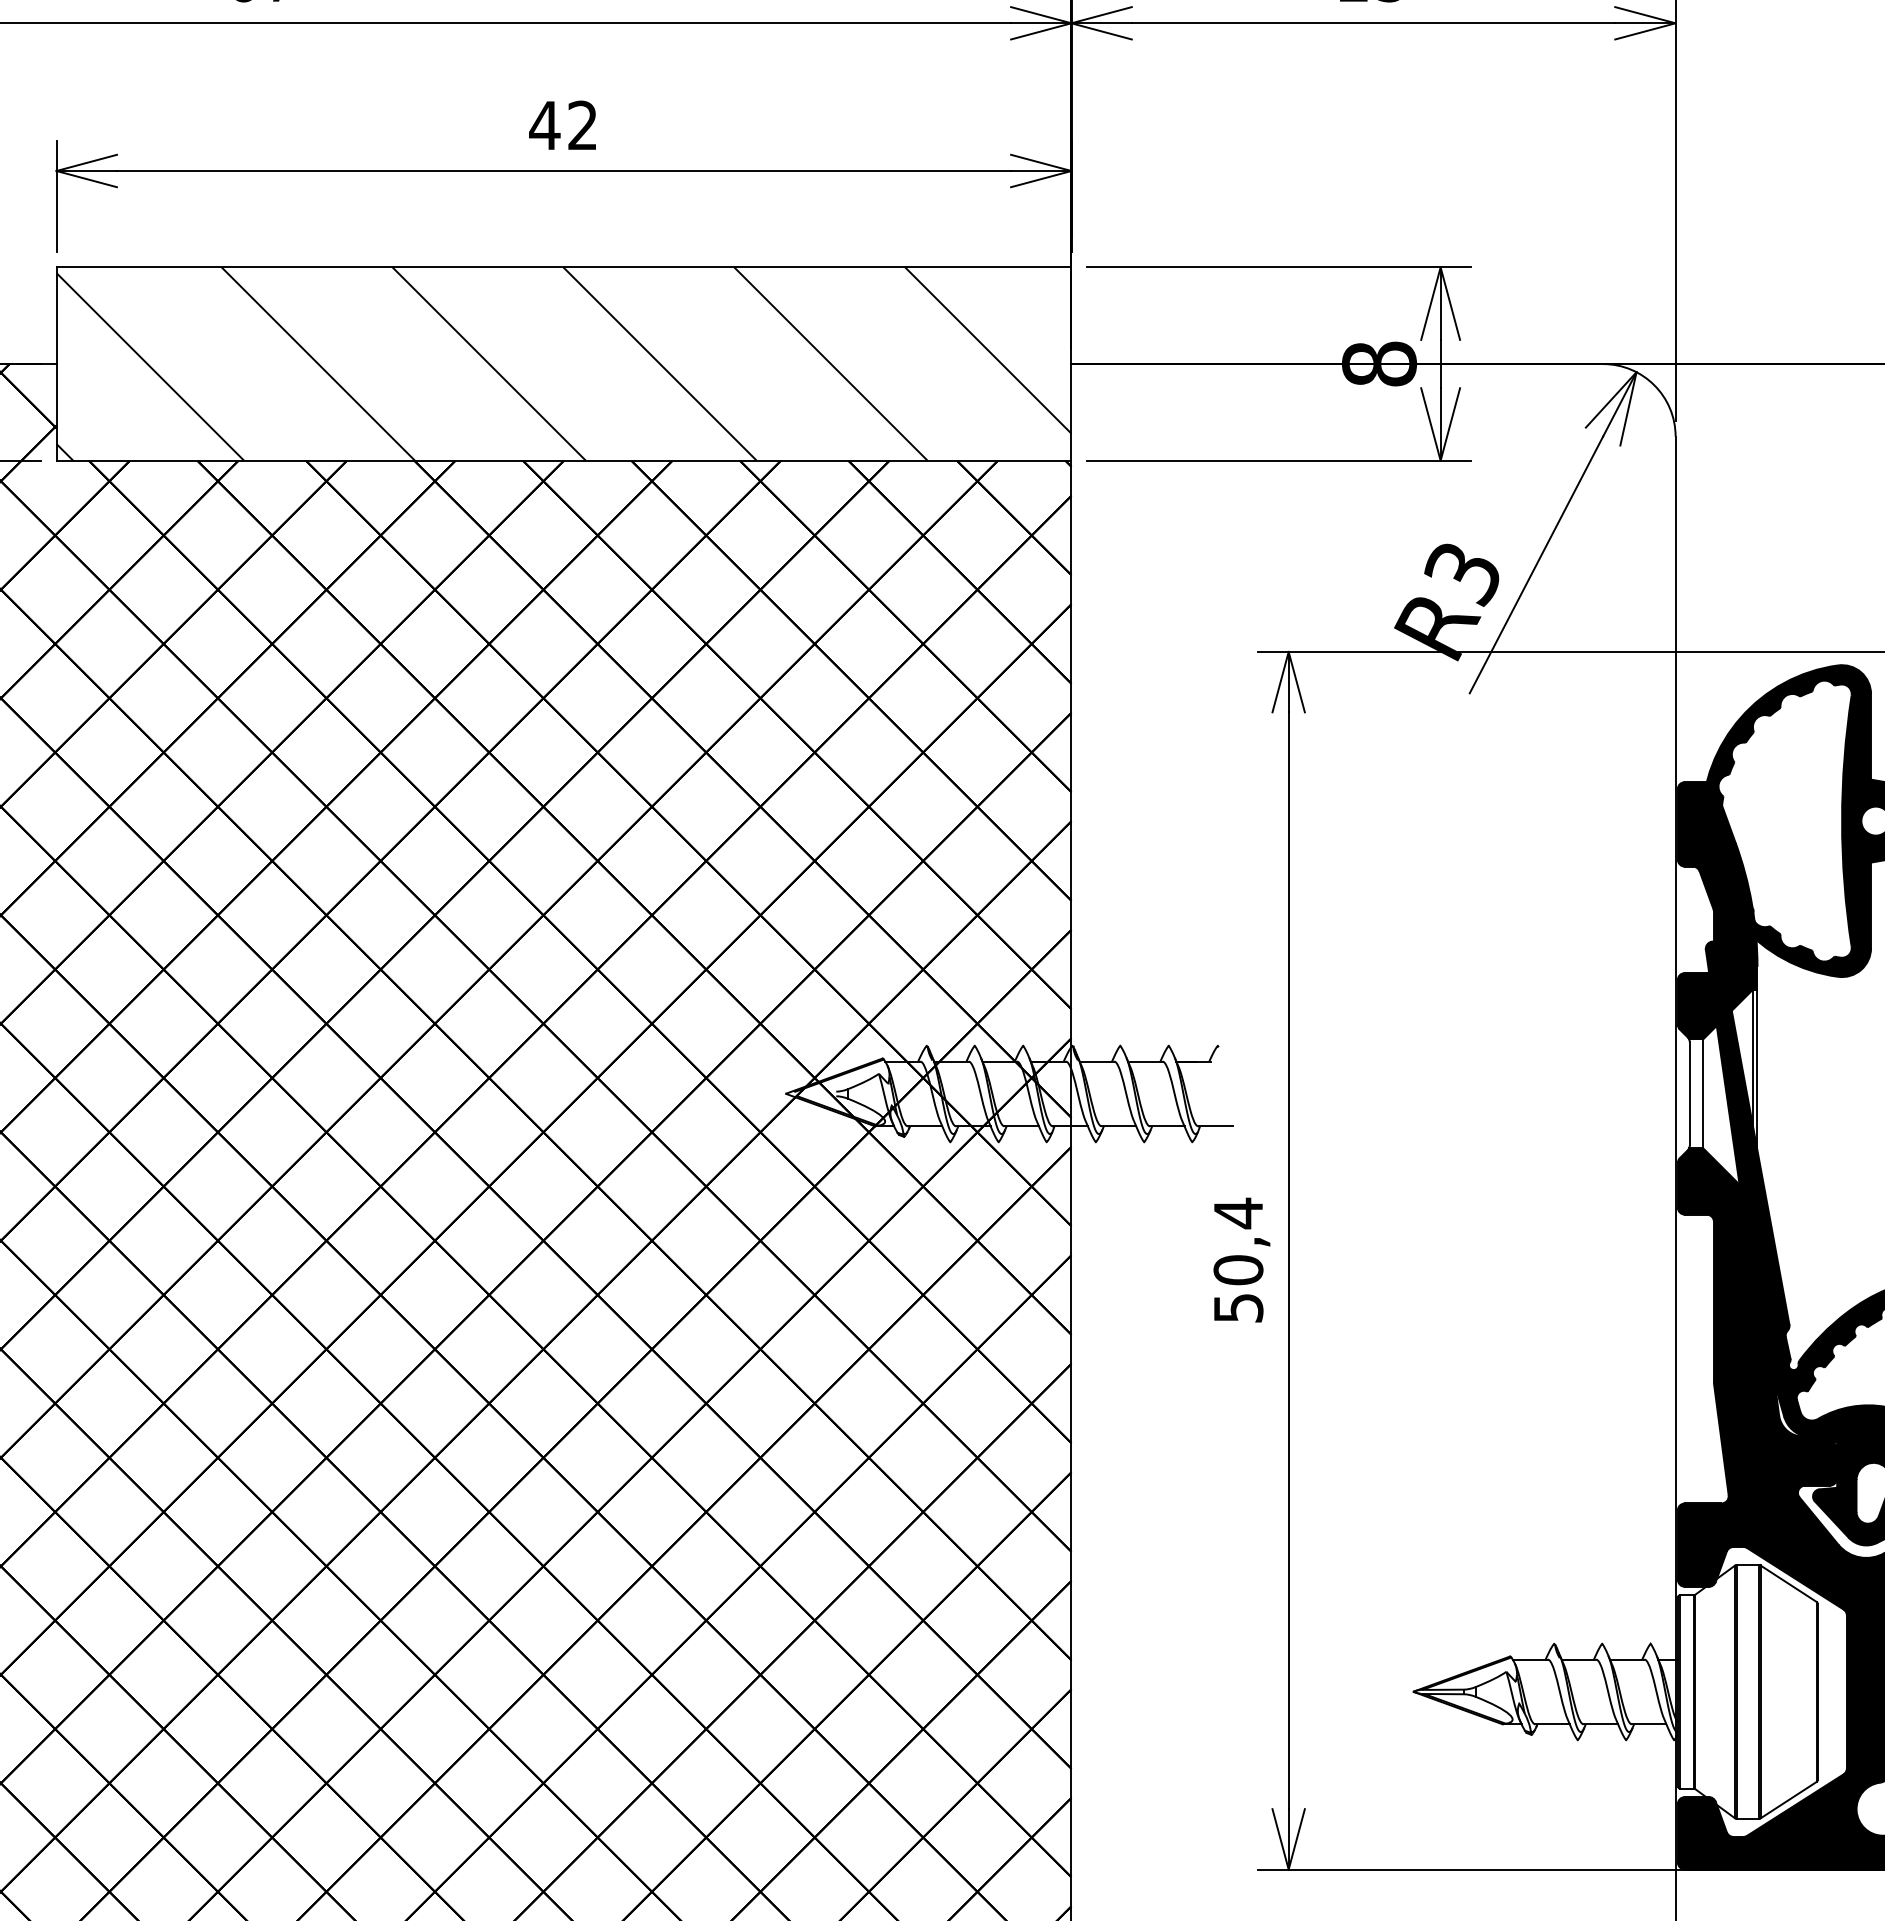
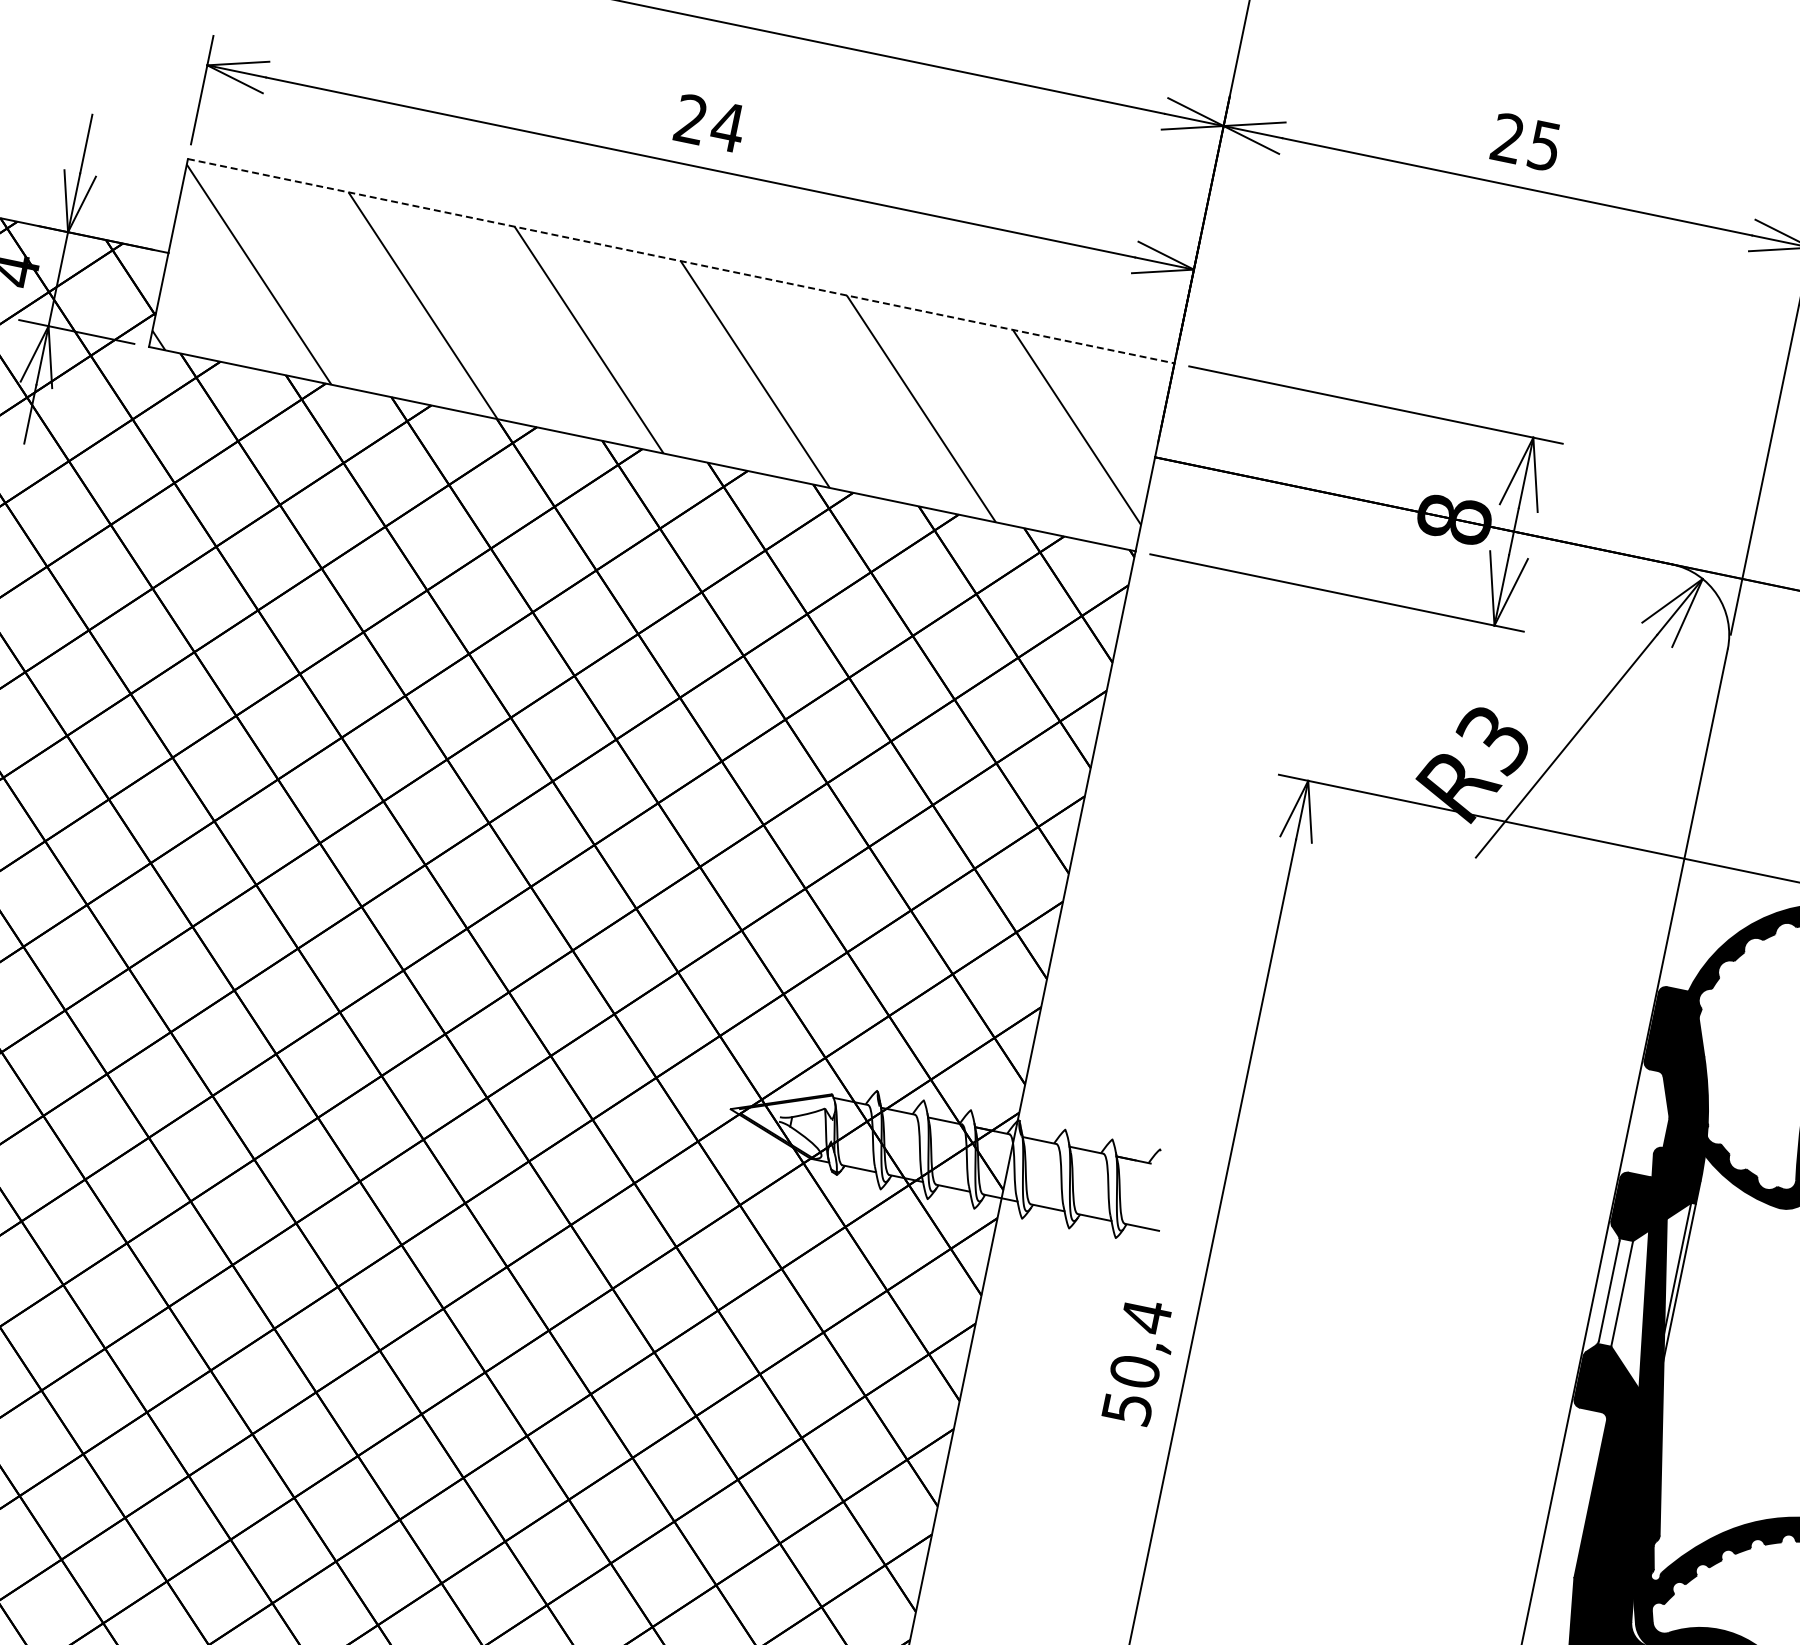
text: (563, 124) -> (709, 122), 42 -> 24
line: (564, 267) -> (681, 261), solid -> dashed

